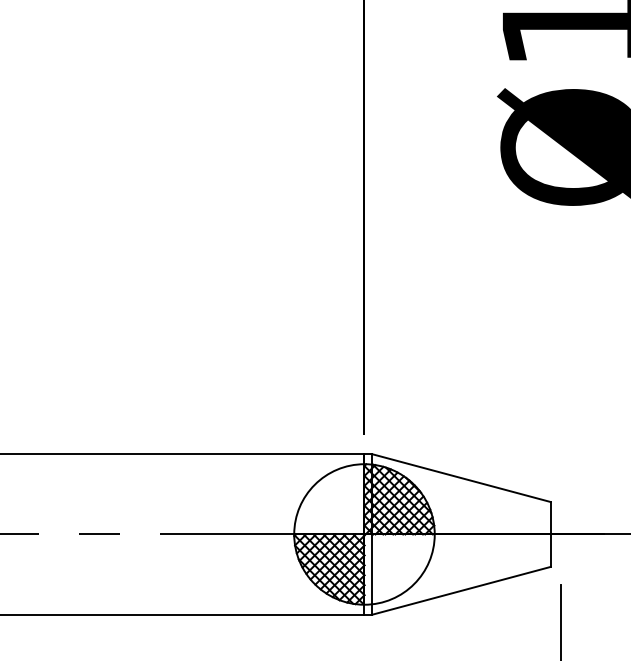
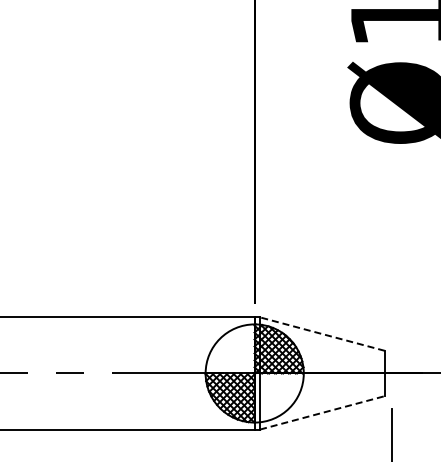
line: (461, 478) -> (322, 334), solid -> dashed
line: (461, 590) -> (322, 412), solid -> dashed

